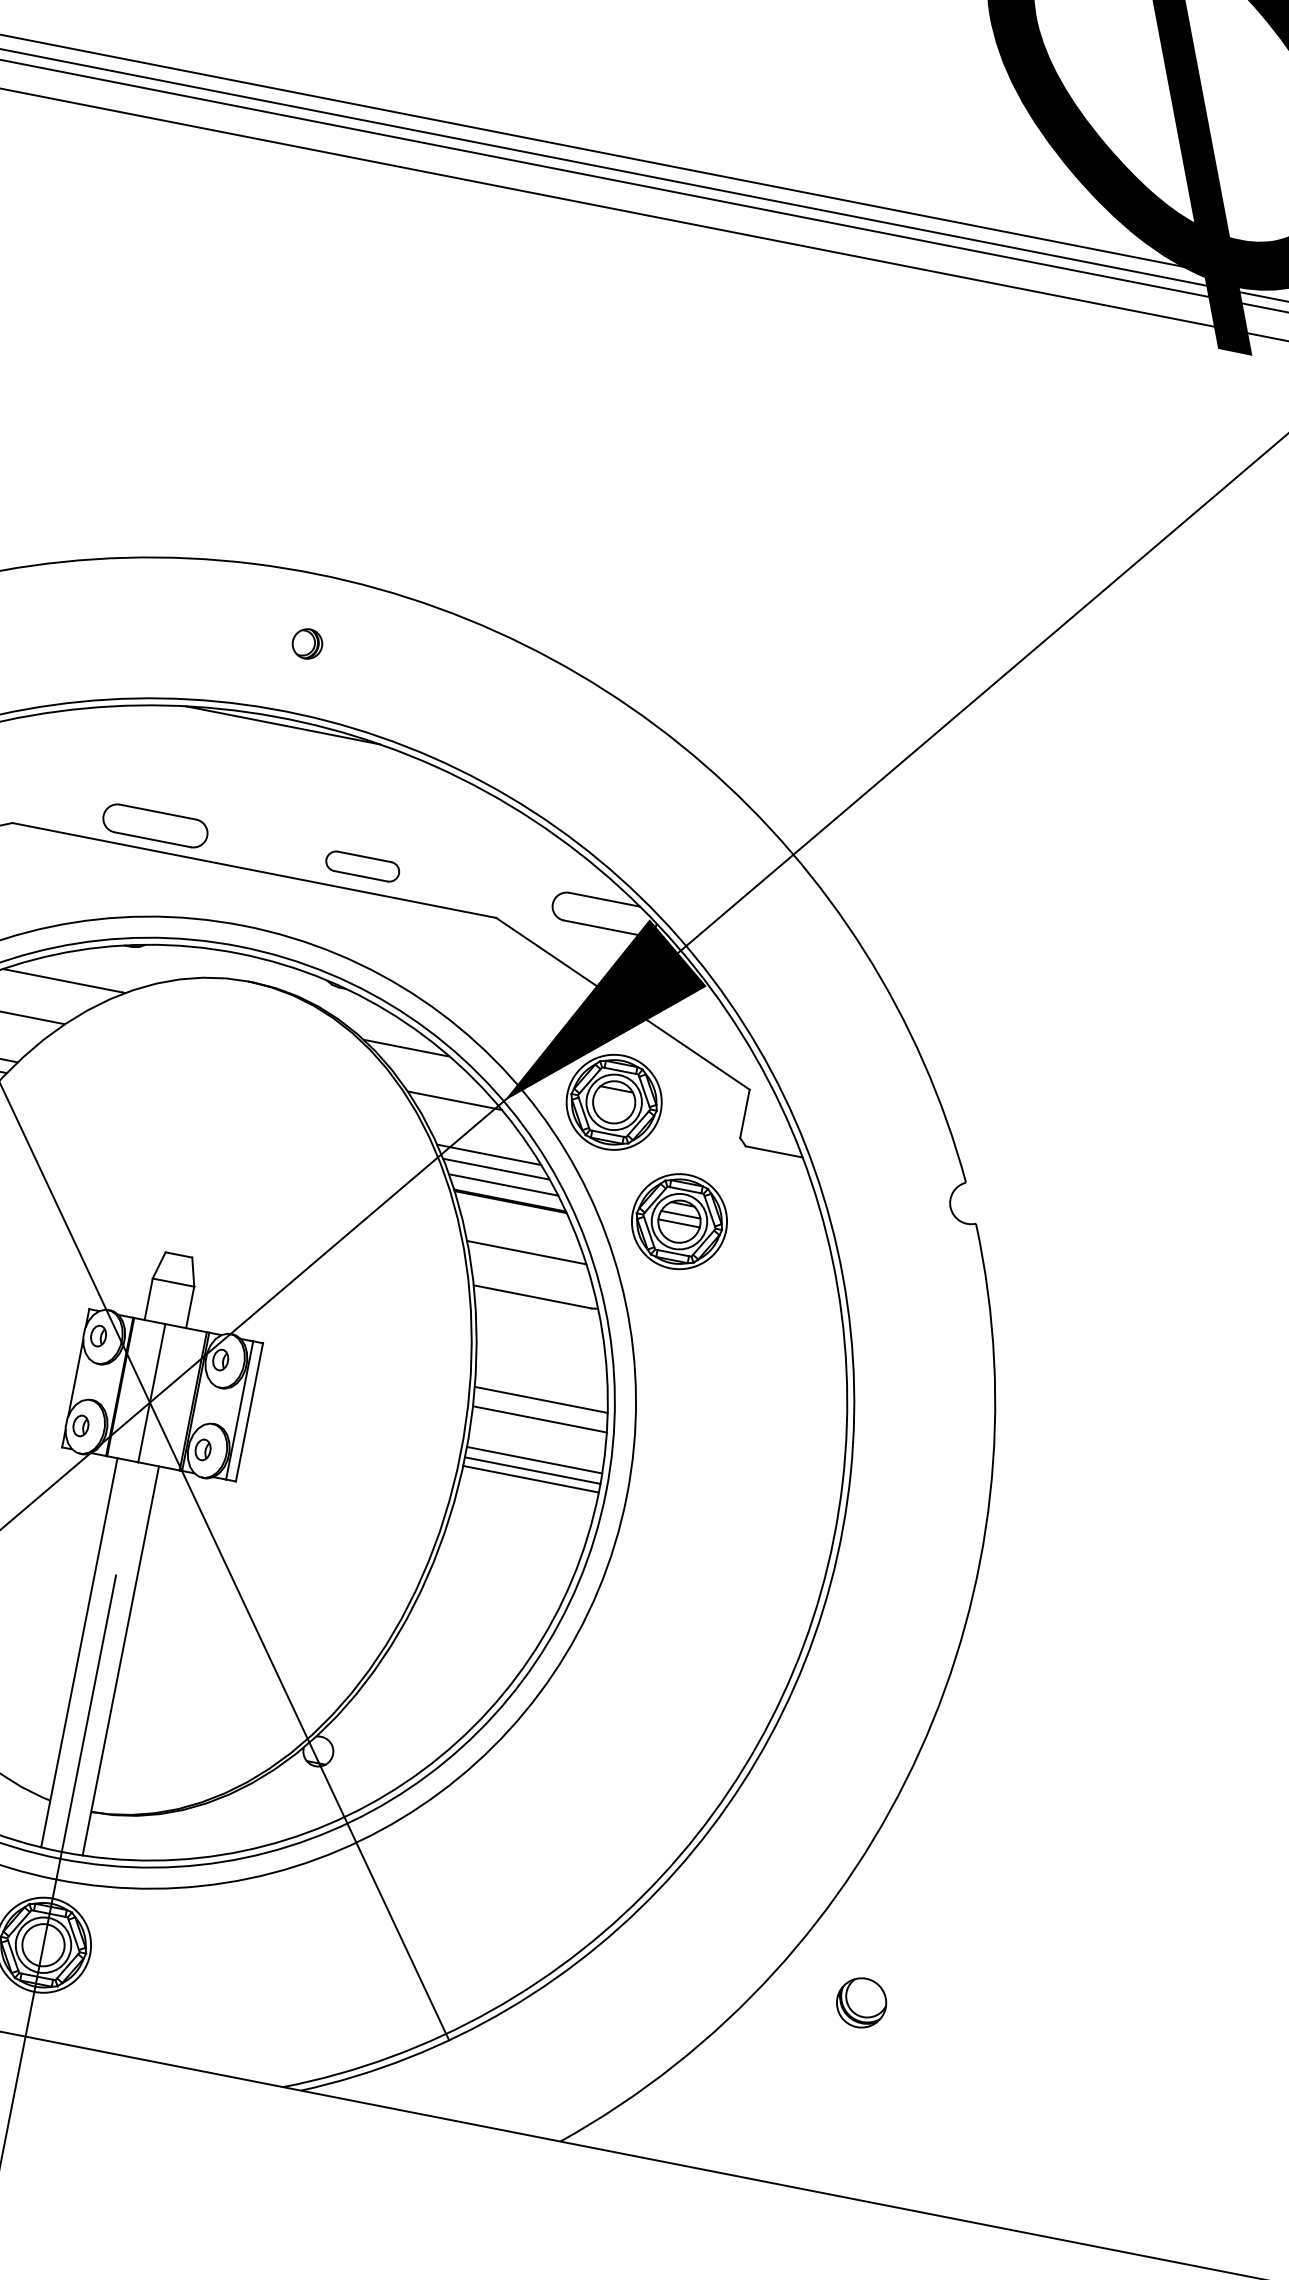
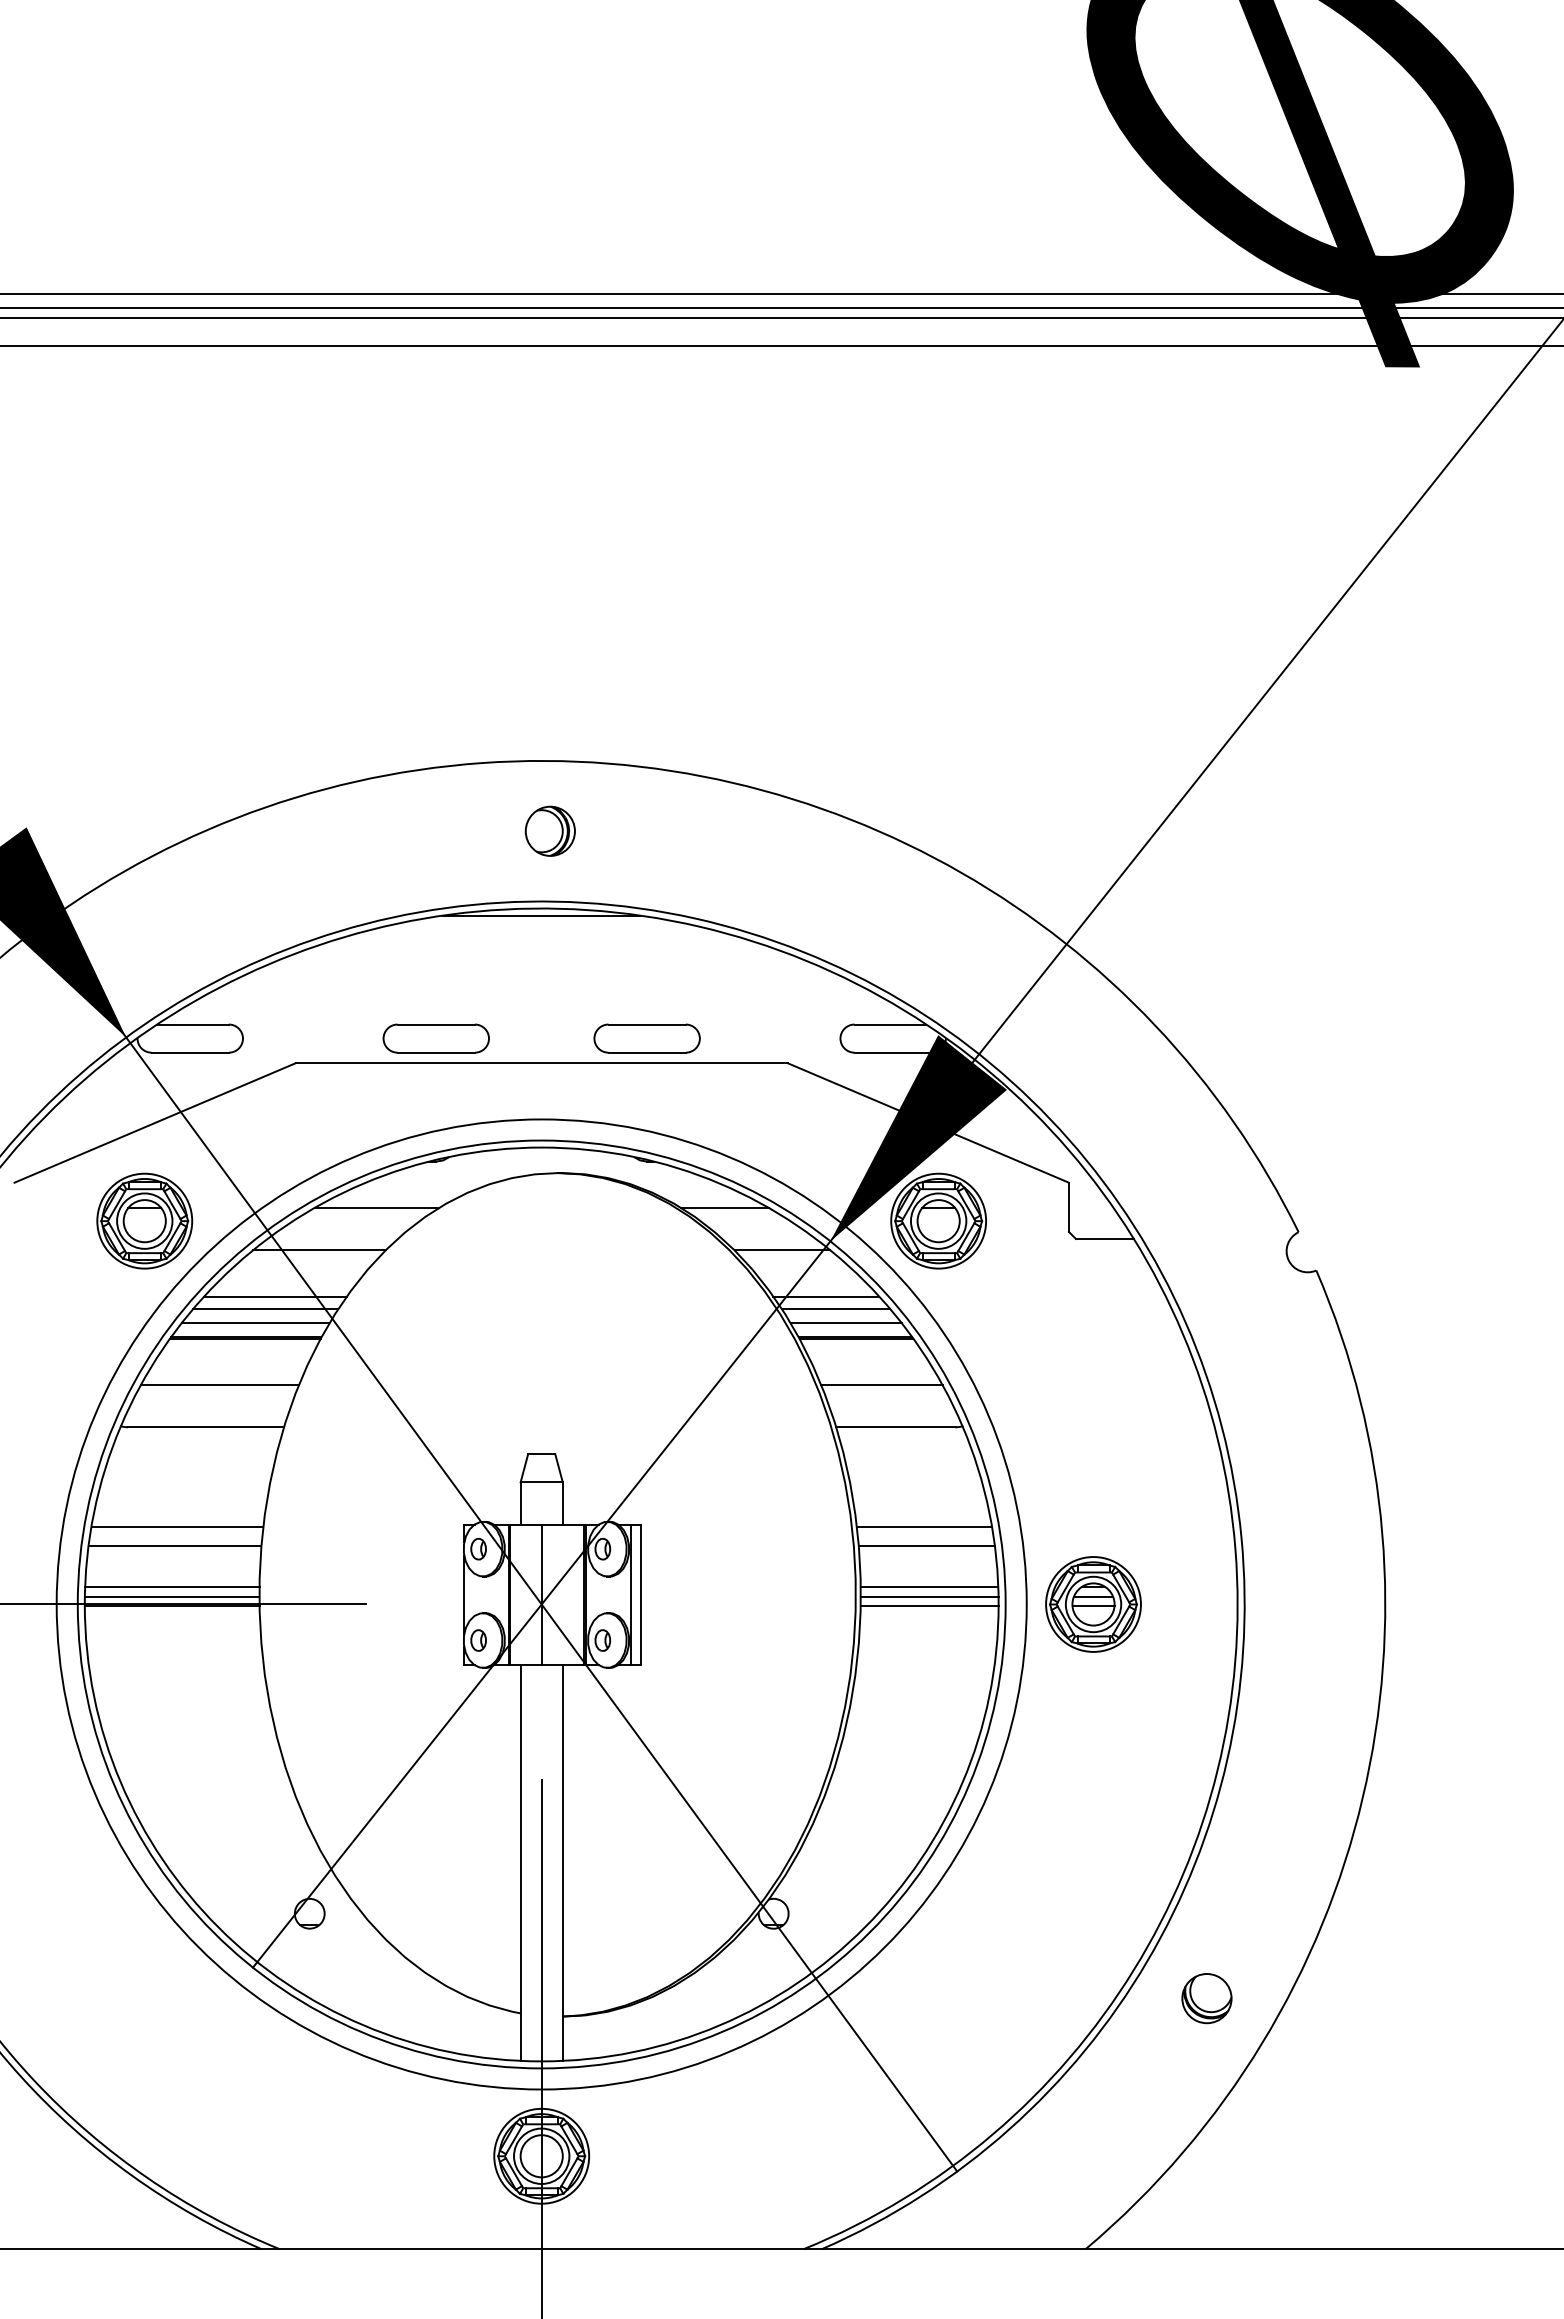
part: (306, 643) -> (549, 830), size x1.67
part: (362, 866) -> (646, 1038), size x1.43
part: (679, 1221) -> (1093, 1604), moved
part: (861, 2002) -> (1206, 1998), moved

